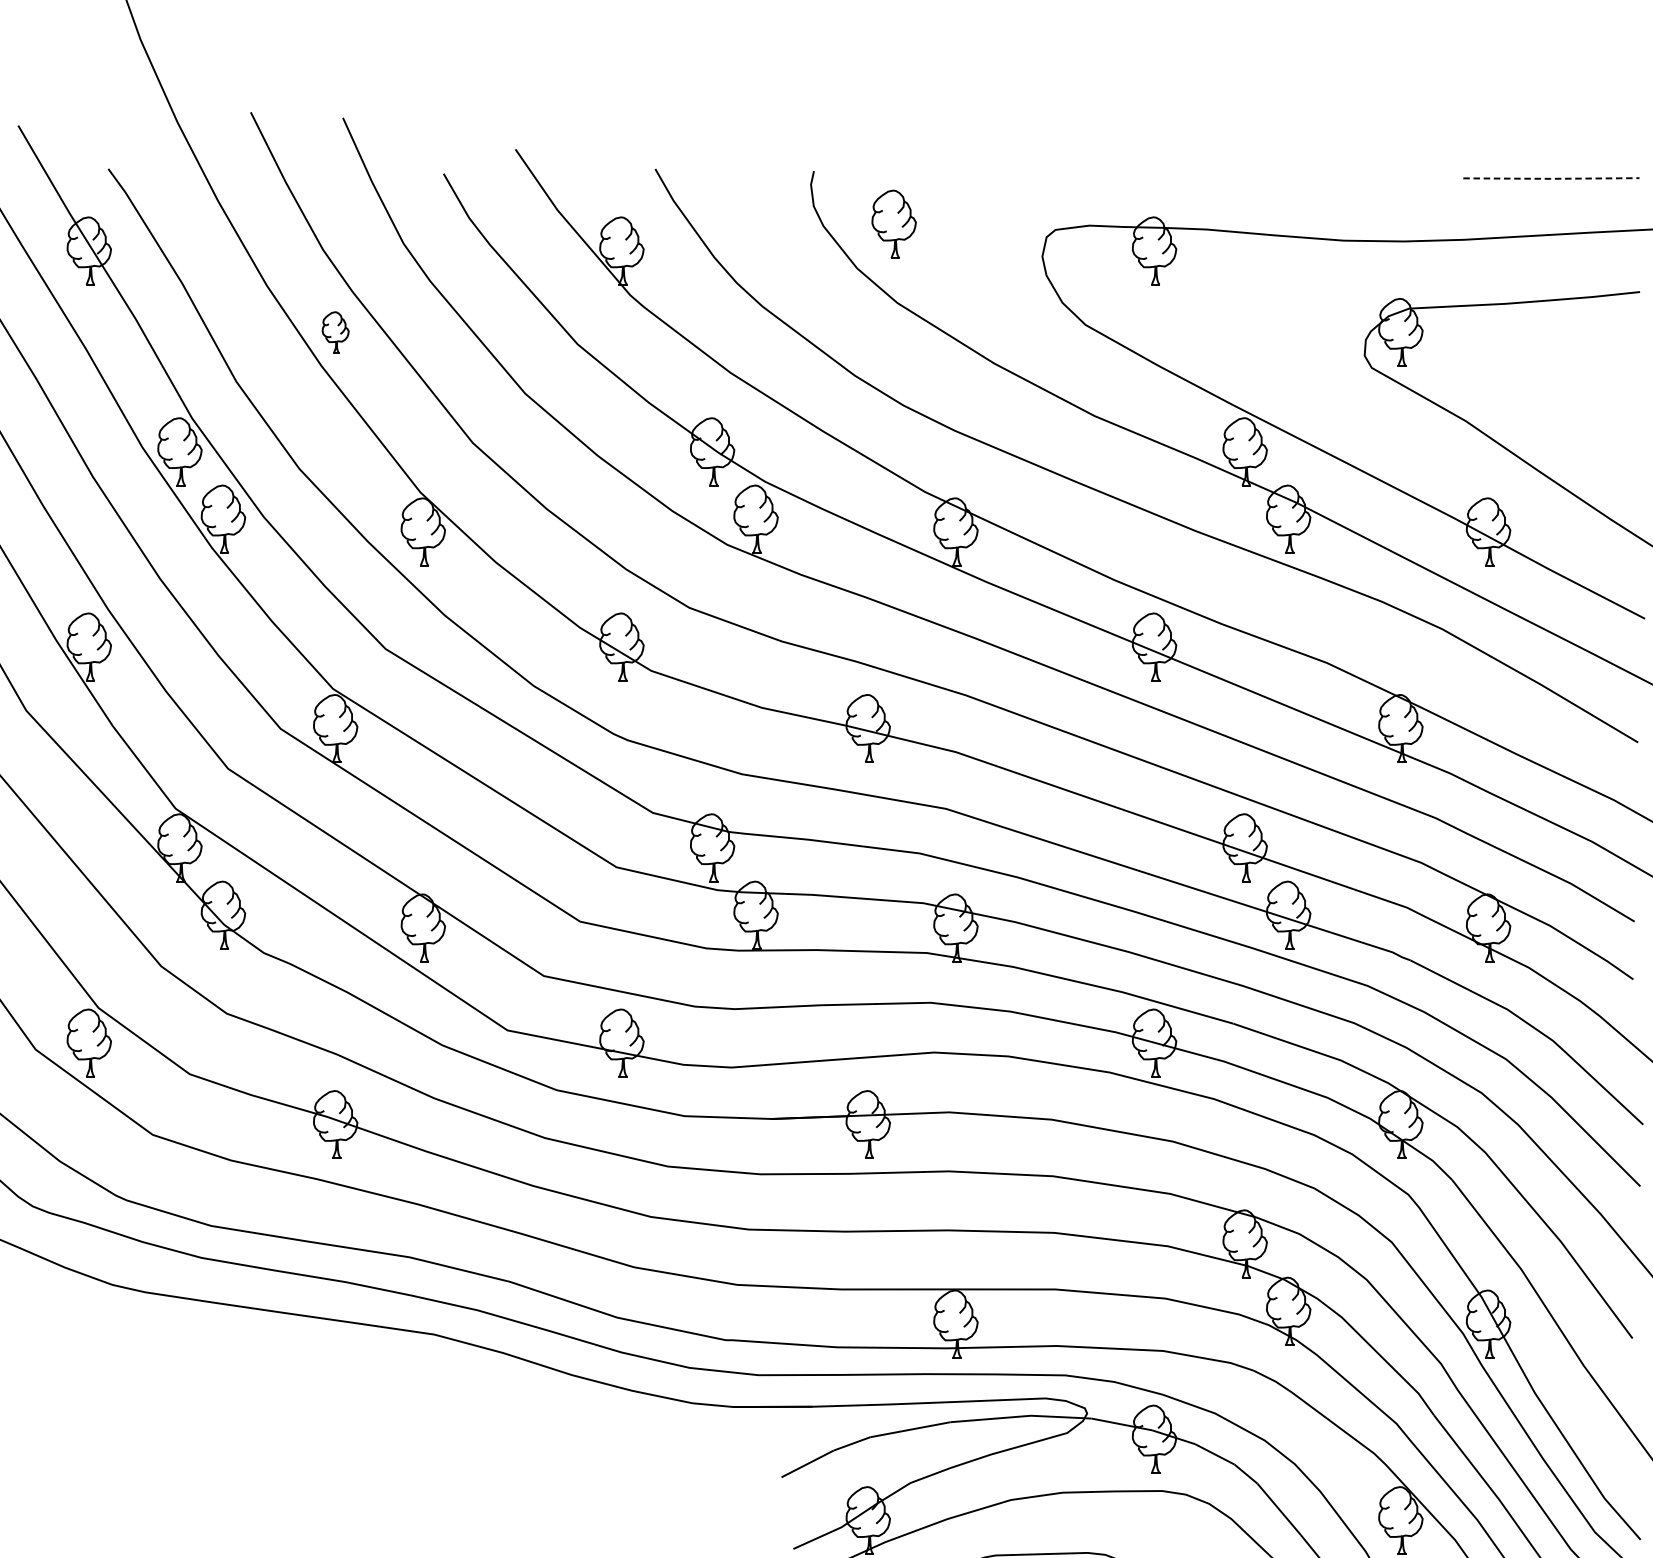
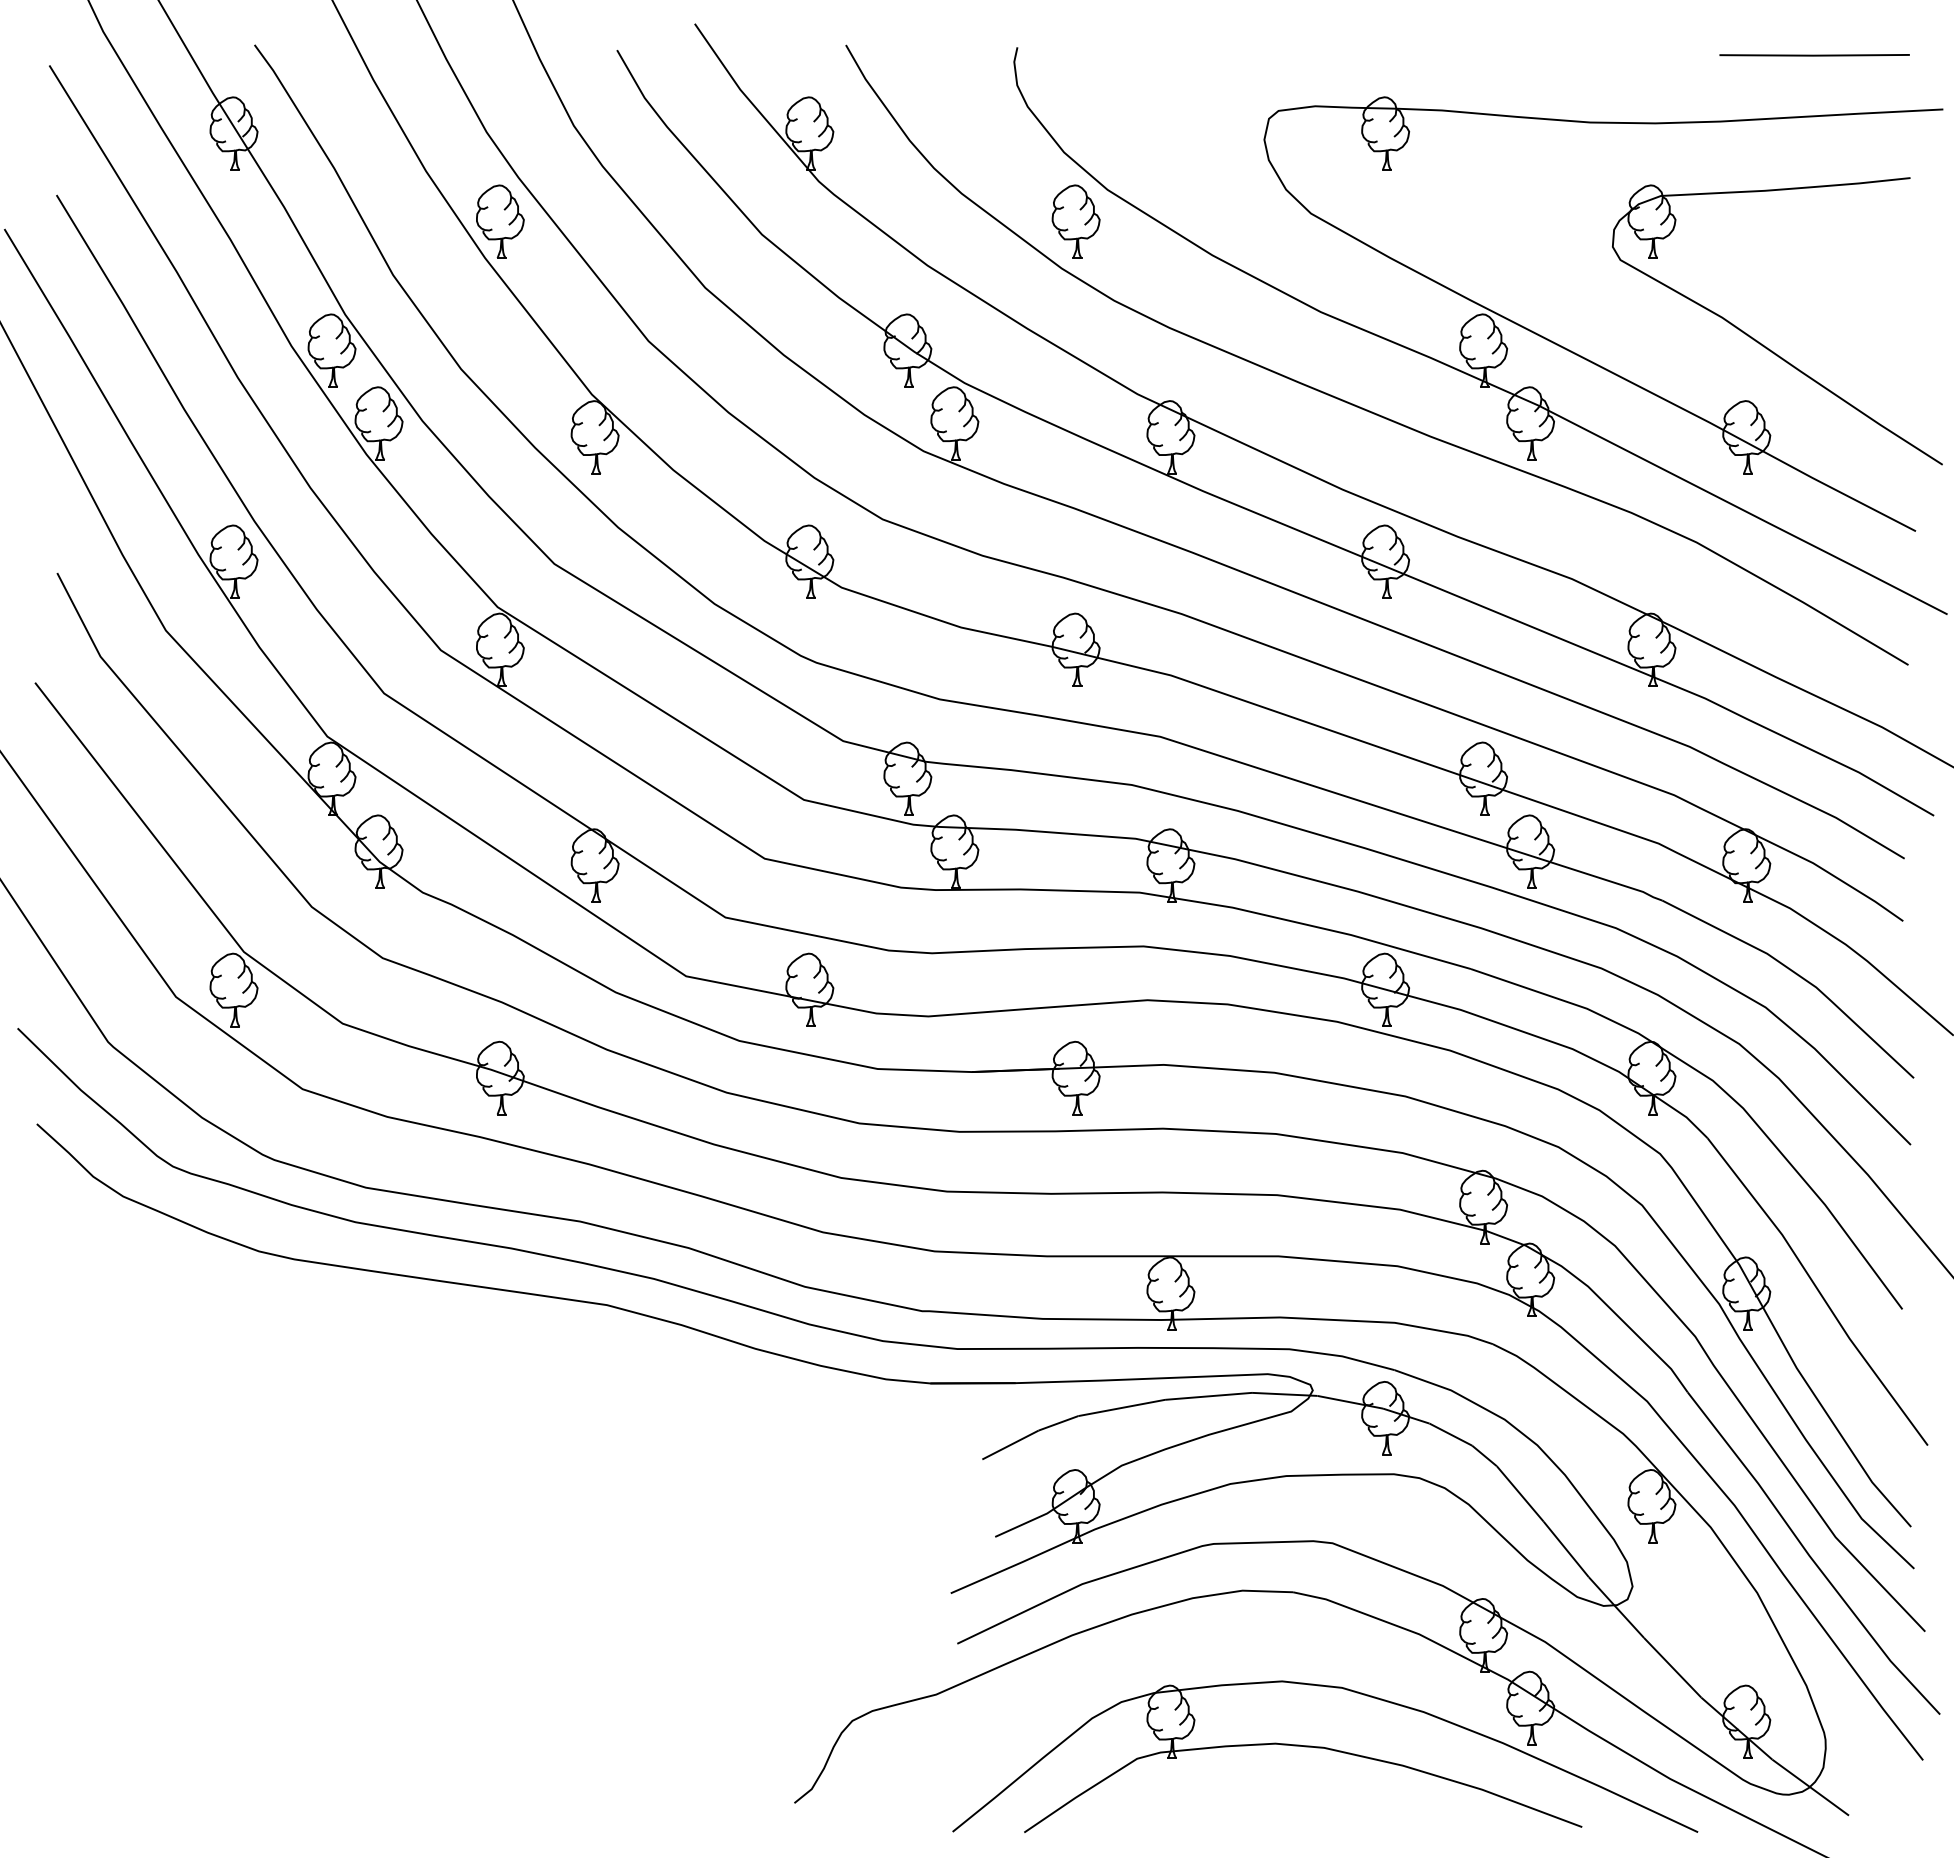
line: (1551, 178) -> (1814, 55), dashed -> solid
part: (893, 224) -> (1075, 221), moved
part: (335, 332) -> (500, 221), size x1.67

